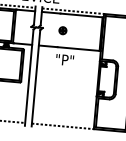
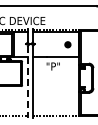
part: (62, 30) -> (67, 44), moved
line: (28, 78) -> (27, 82), solid -> dashed

